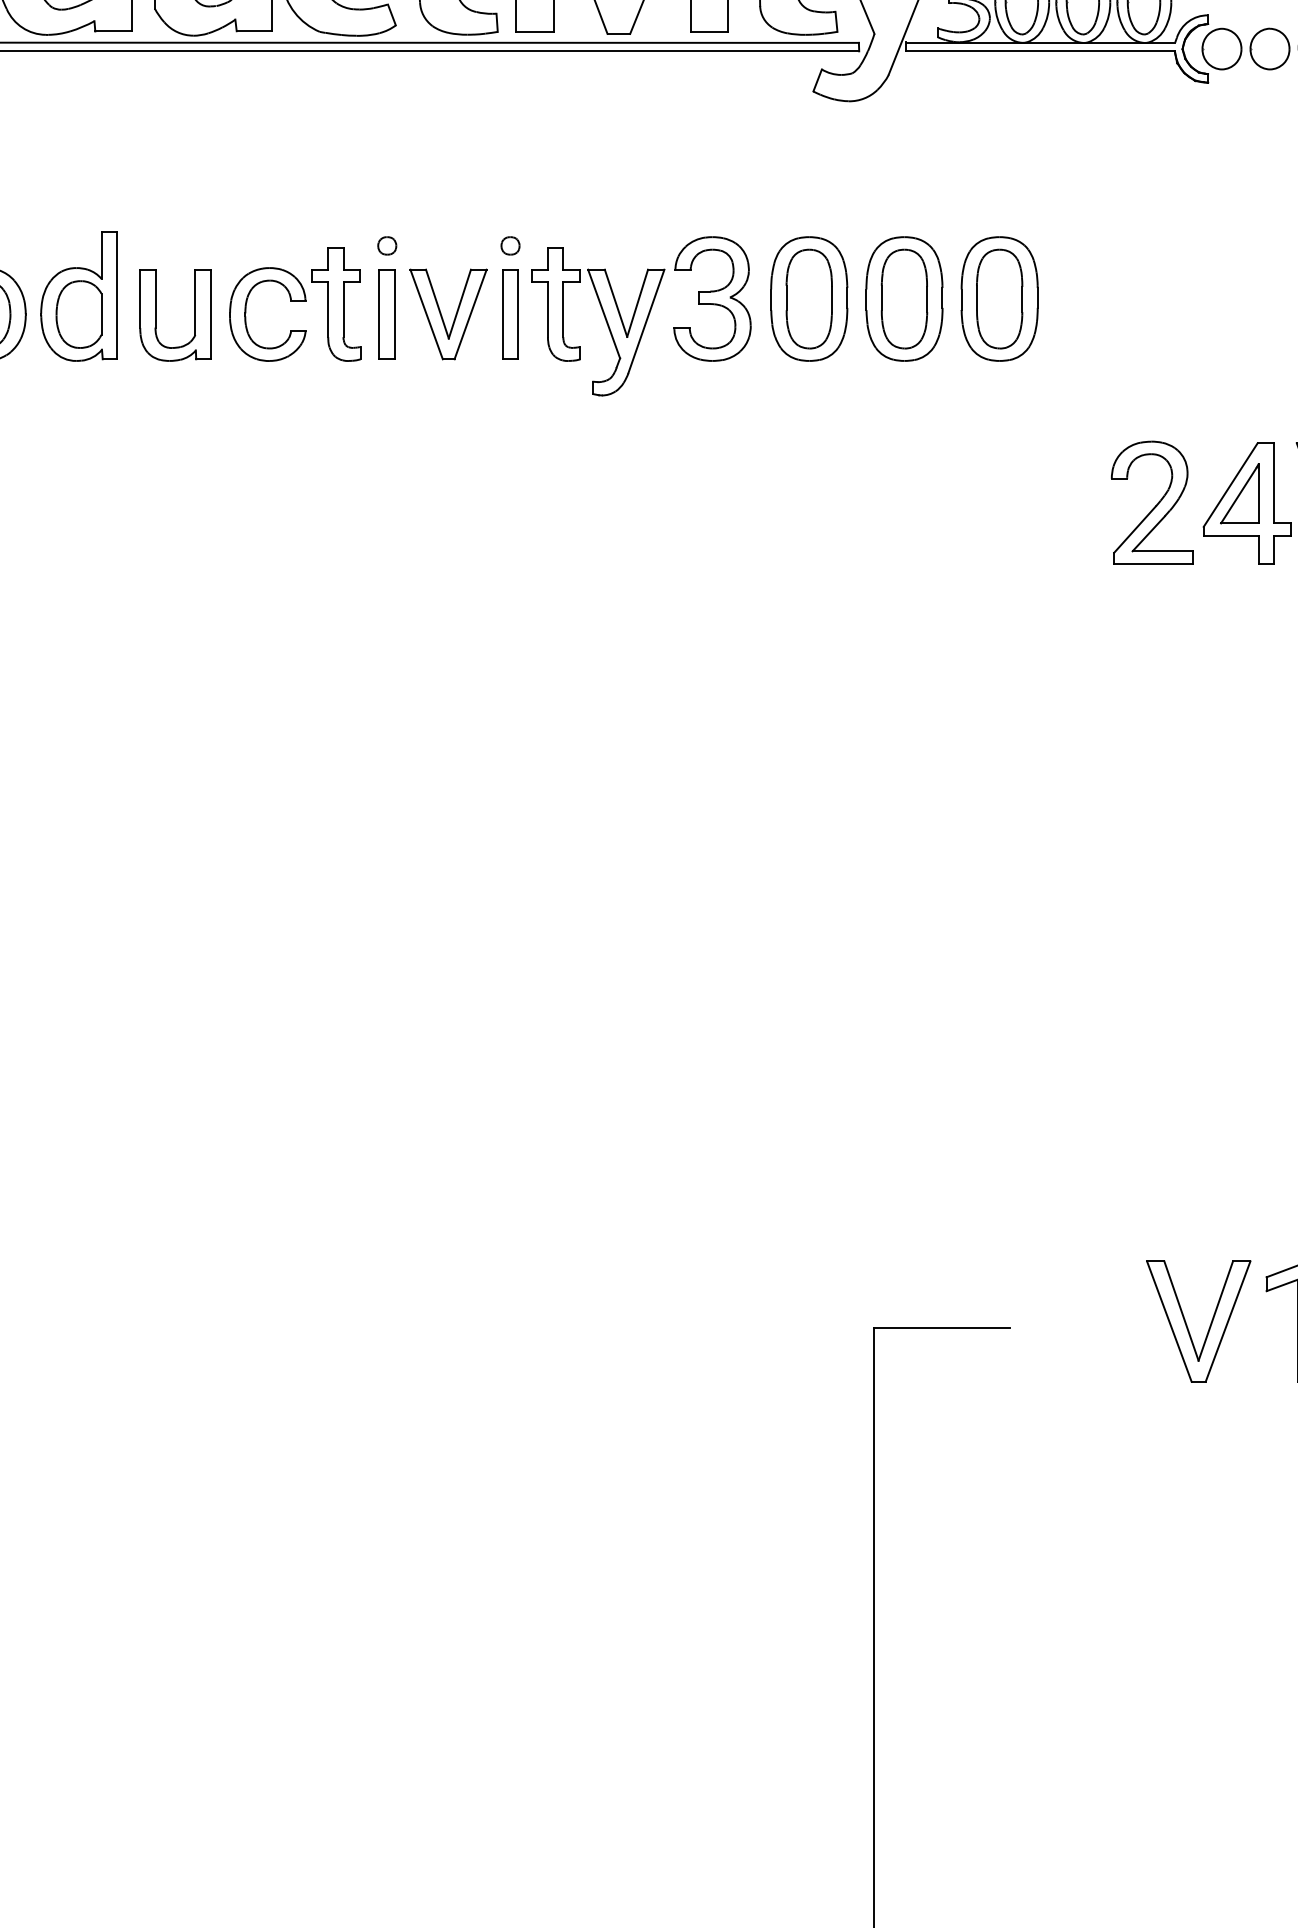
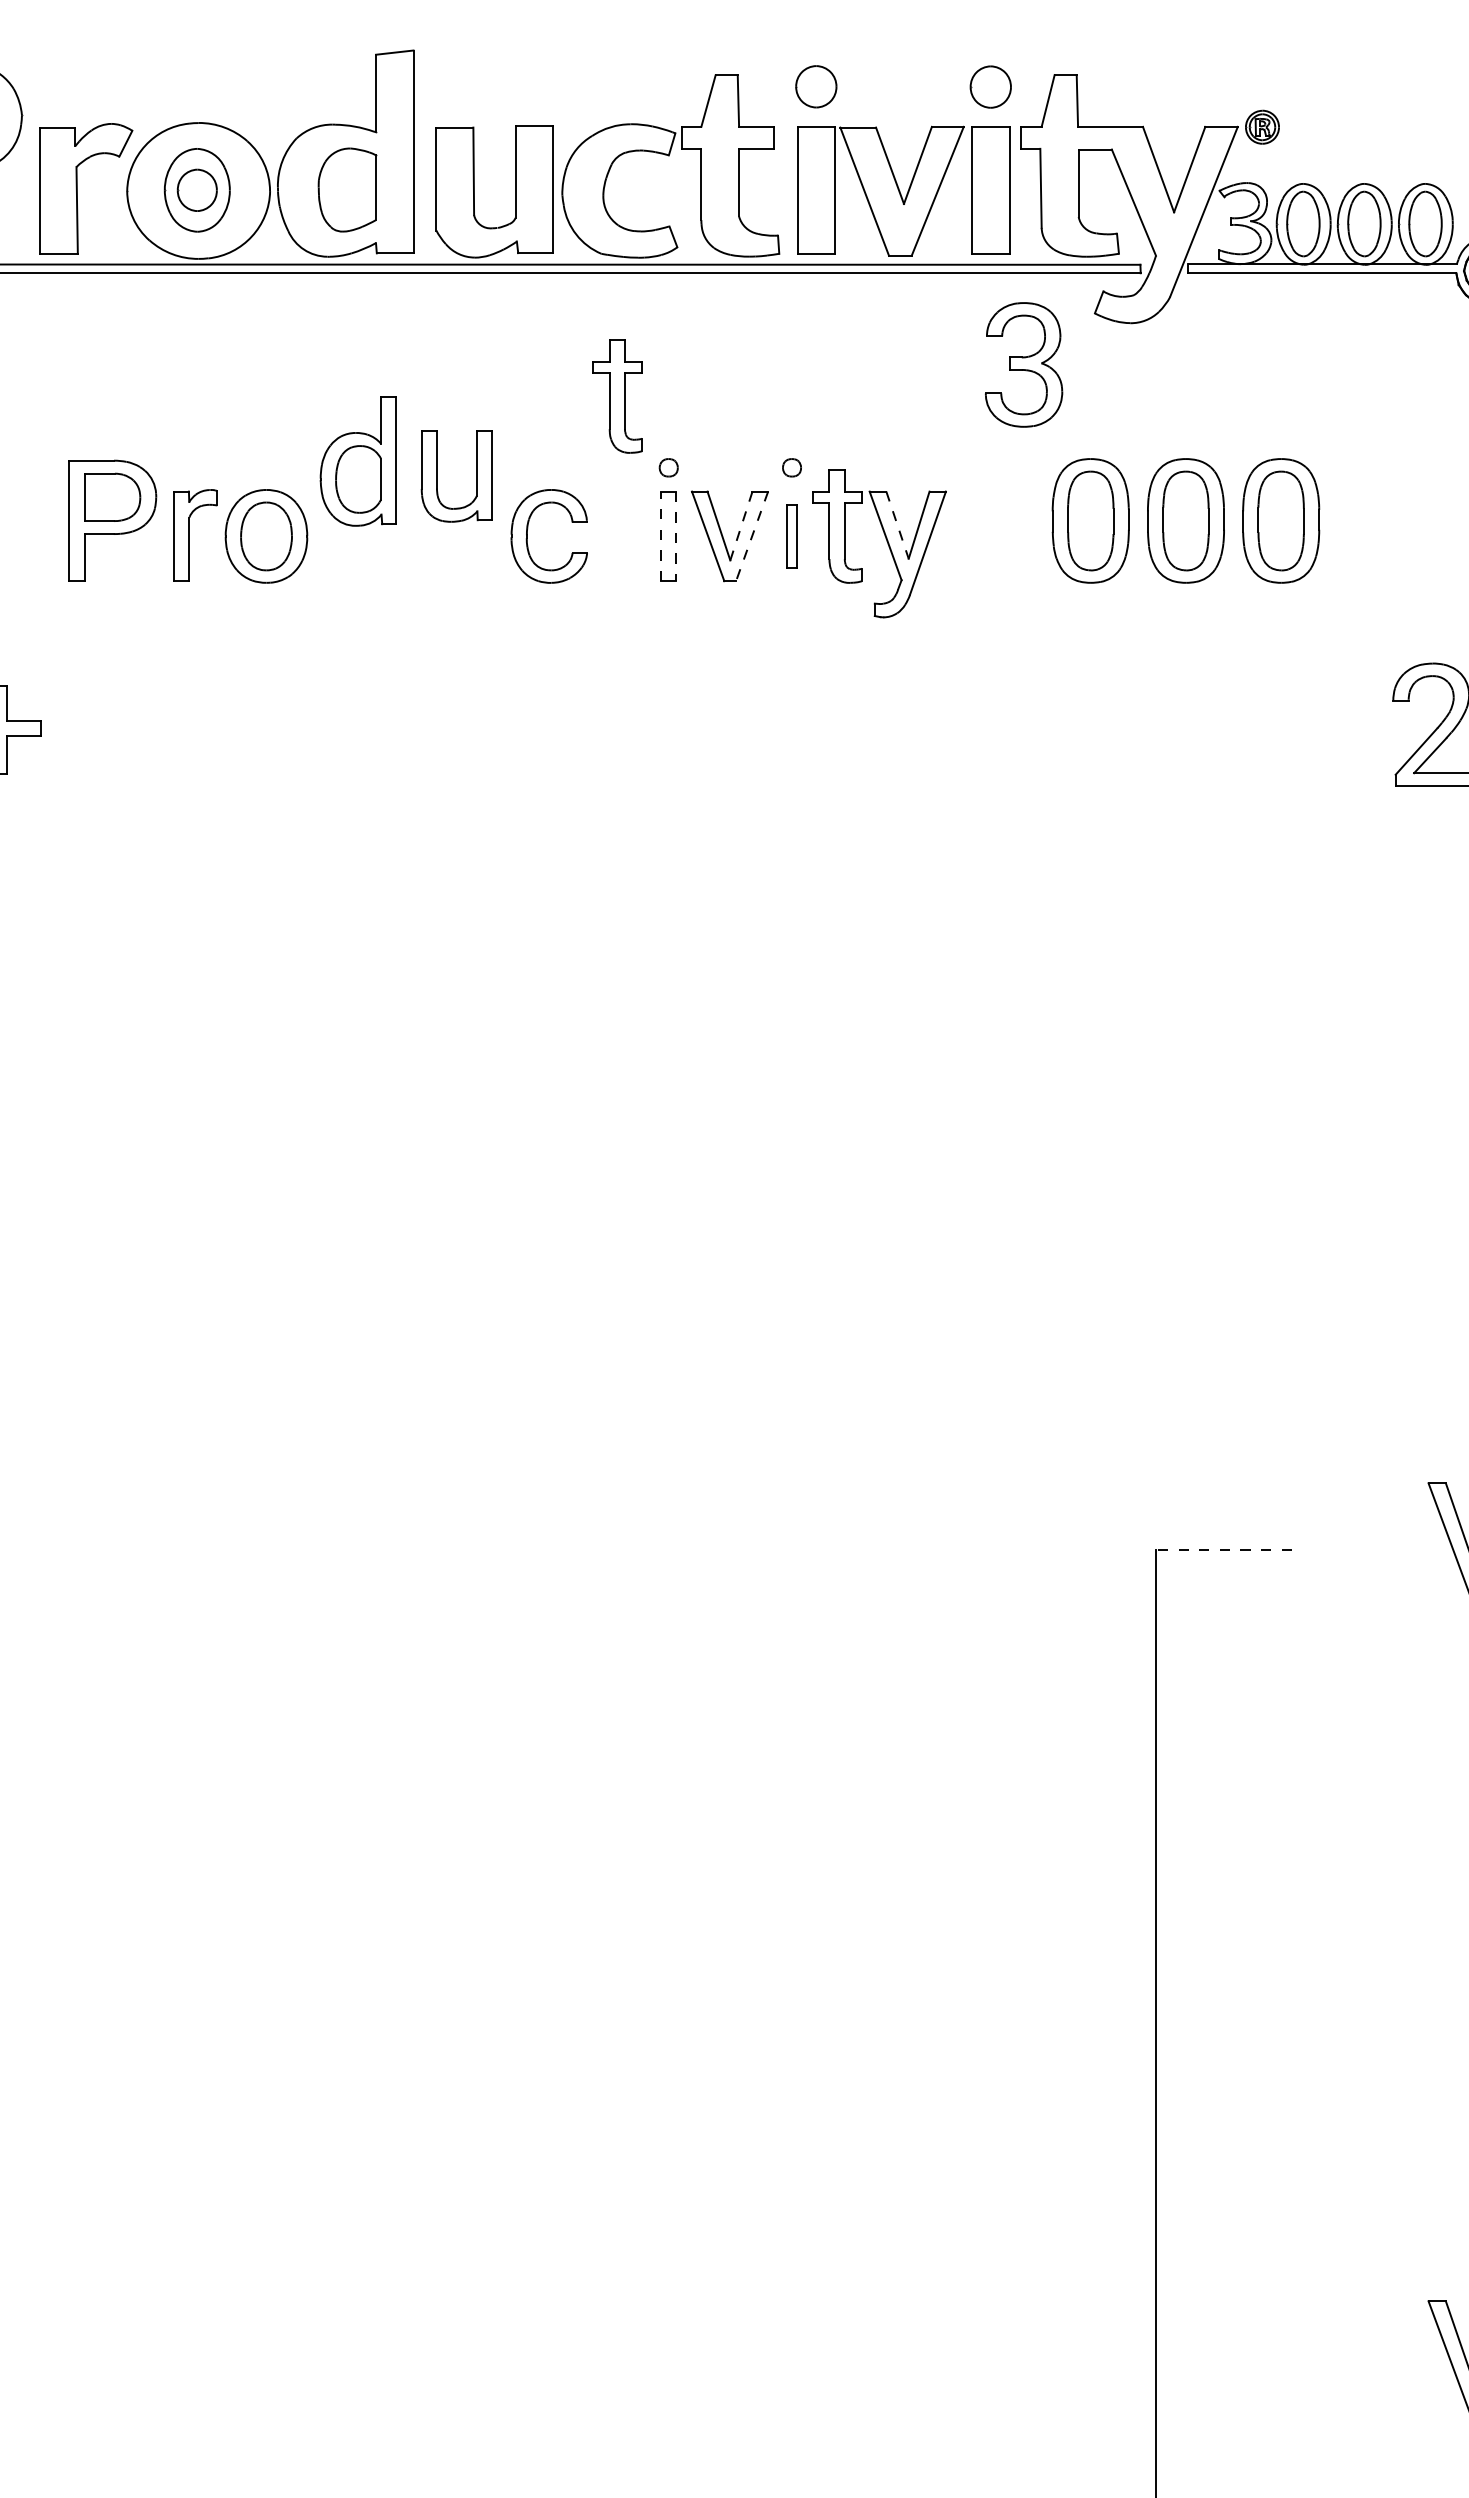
part: (77, 296) -> (357, 461), moved
part: (712, 298) -> (1024, 364), moved
line: (459, 303) -> (741, 525), solid -> dashed
line: (615, 303) -> (897, 525), solid -> dashed
part: (335, 304) -> (617, 396), moved
line: (378, 314) -> (660, 536), solid -> dashed
line: (394, 314) -> (676, 536), solid -> dashed
line: (470, 314) -> (752, 536), solid -> dashed
part: (509, 314) -> (791, 536), size x0.7
part: (155, 315) -> (437, 476), moved
line: (941, 1328) -> (1223, 1550), solid -> dashed

